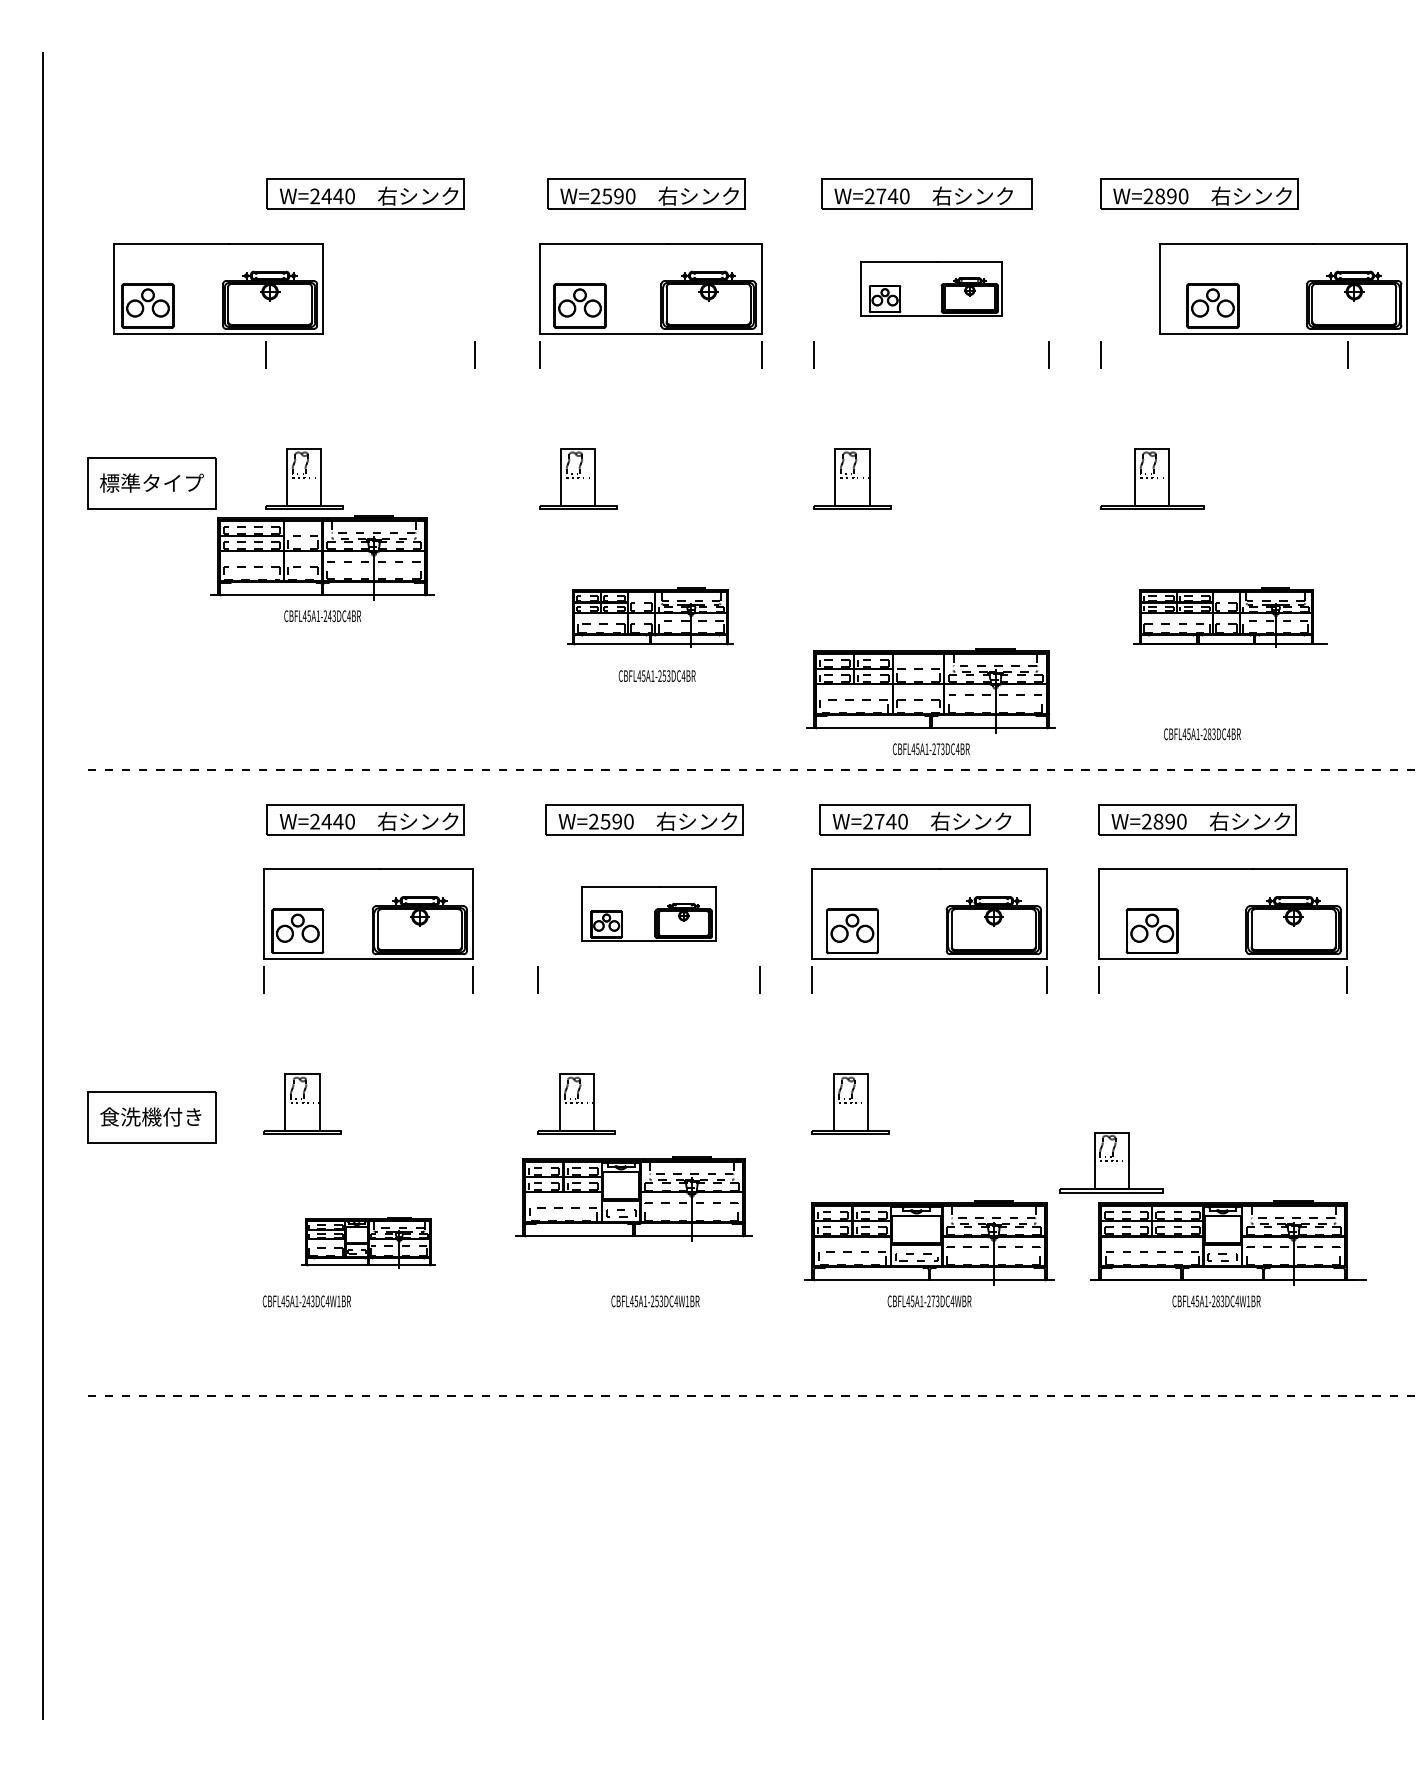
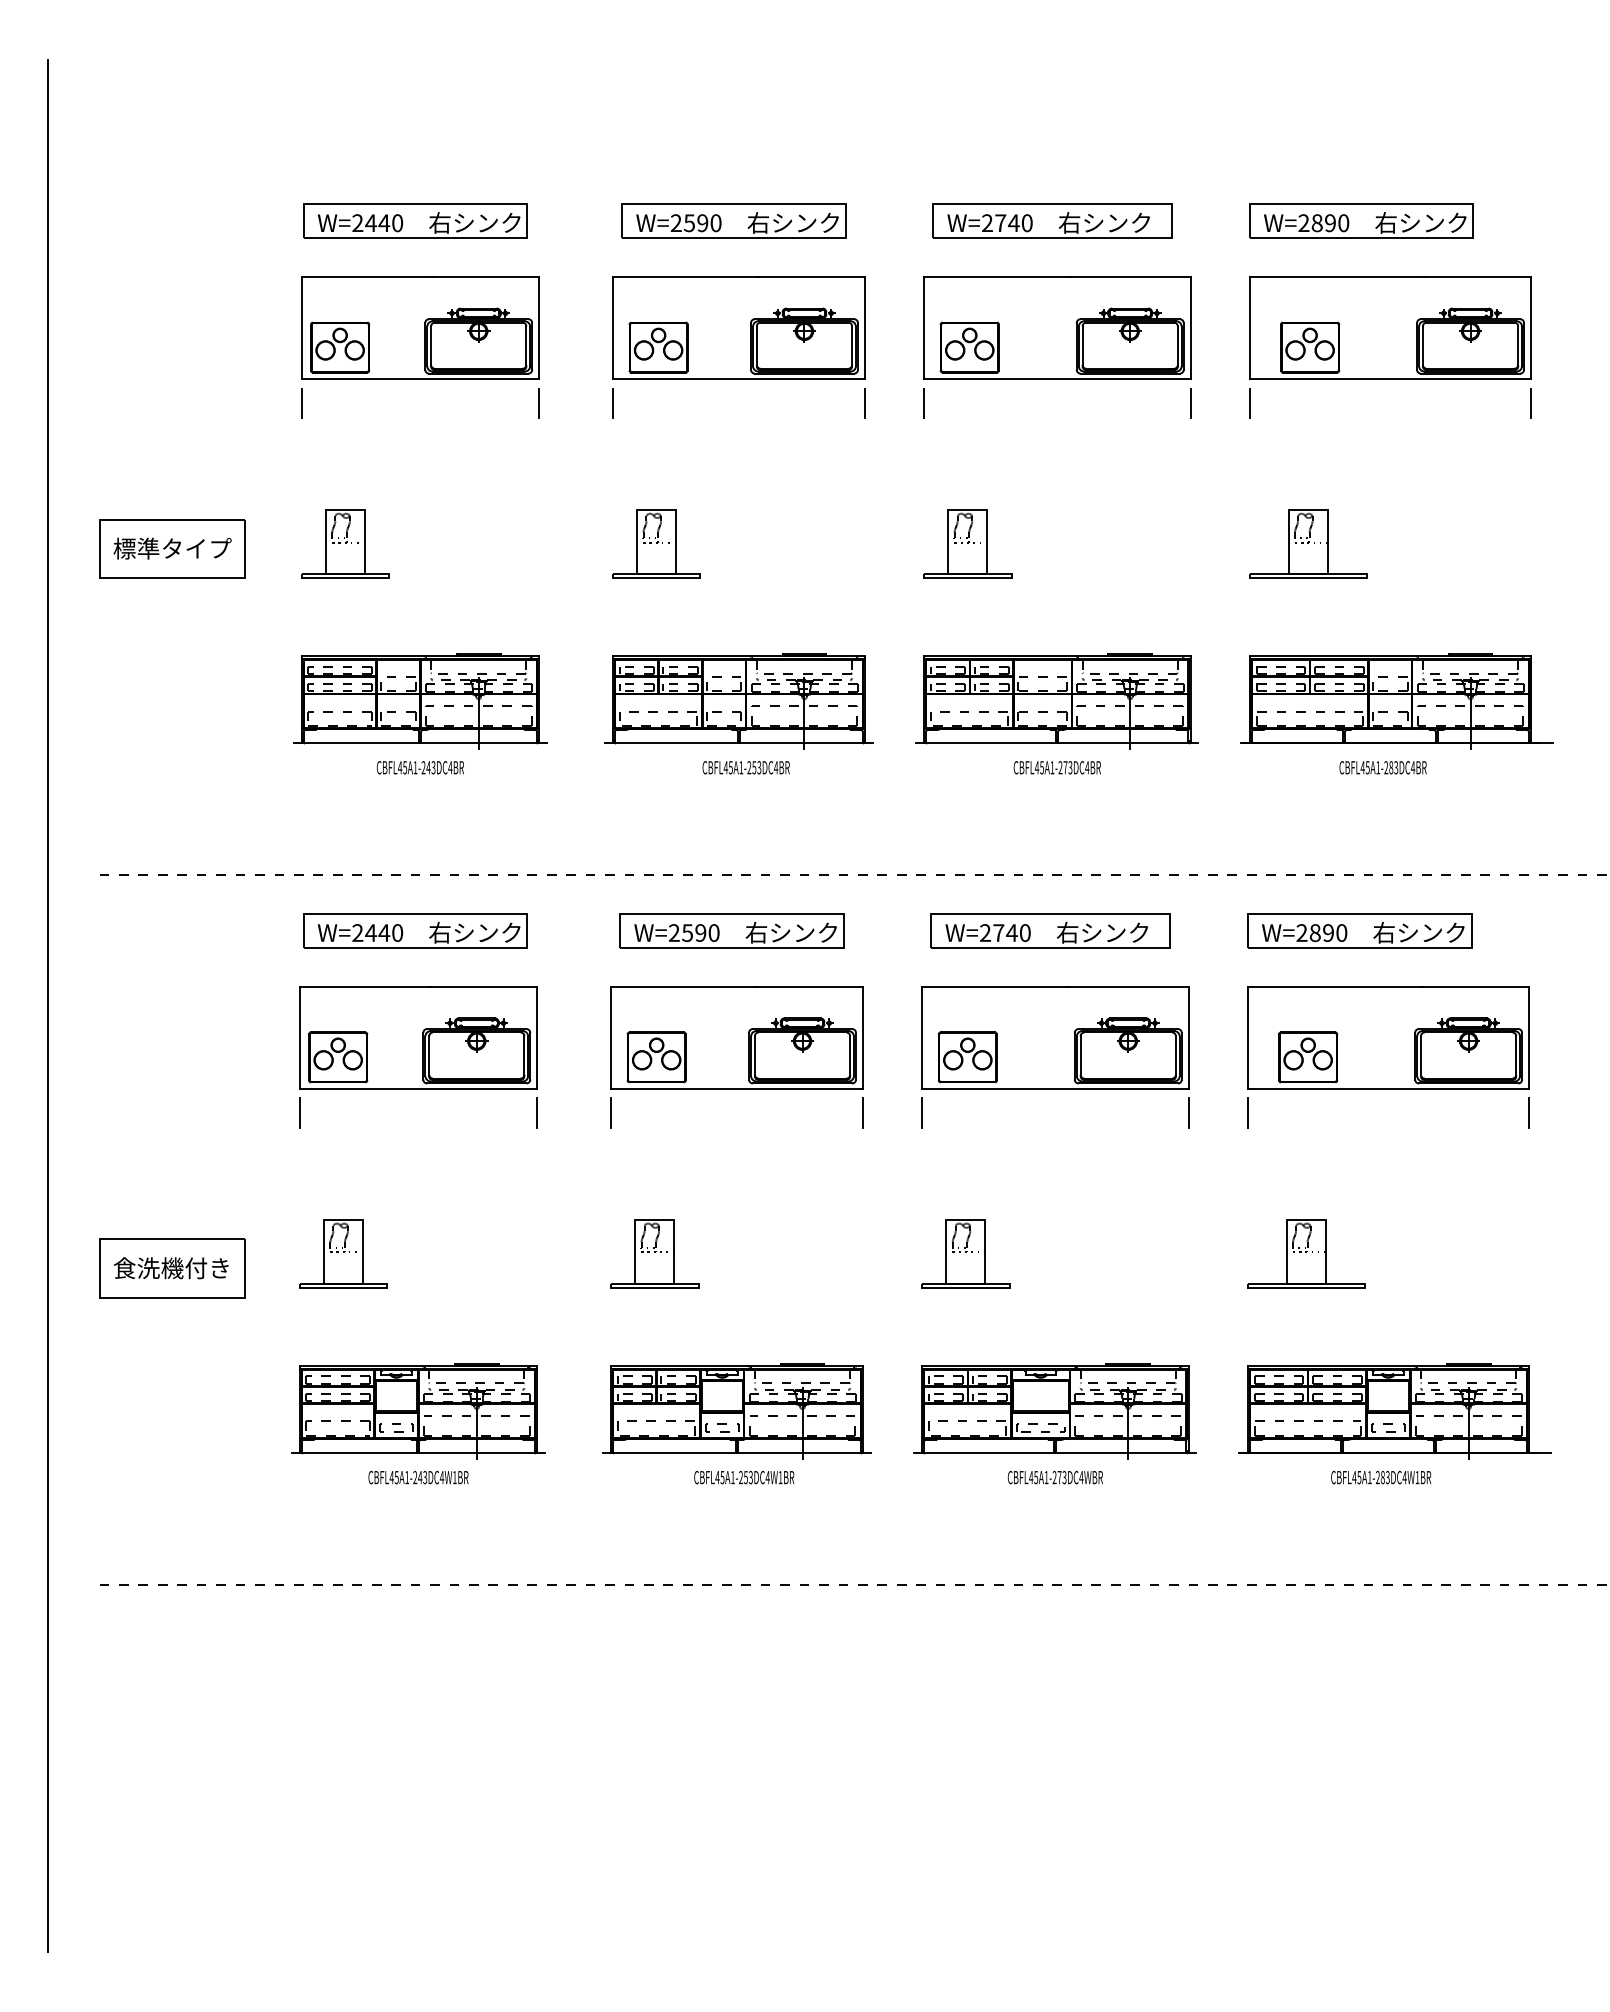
part: (218, 288) -> (420, 327), moved
part: (931, 288) -> (1057, 327), size x1.67
part: (1283, 288) -> (1390, 327), moved
part: (322, 568) -> (420, 713), moved
part: (650, 617) -> (738, 701), size x1.43
part: (1230, 617) -> (1396, 701), size x1.43
part: (930, 701) -> (1056, 713), moved
text: (1201, 734) -> (1382, 767), moved
part: (648, 913) -> (736, 1037), size x1.67
part: (1112, 1162) -> (1306, 1253), moved
part: (633, 1199) -> (736, 1411), moved
part: (368, 1243) -> (418, 1411), size x1.67
text: (306, 1301) -> (418, 1477), moved

